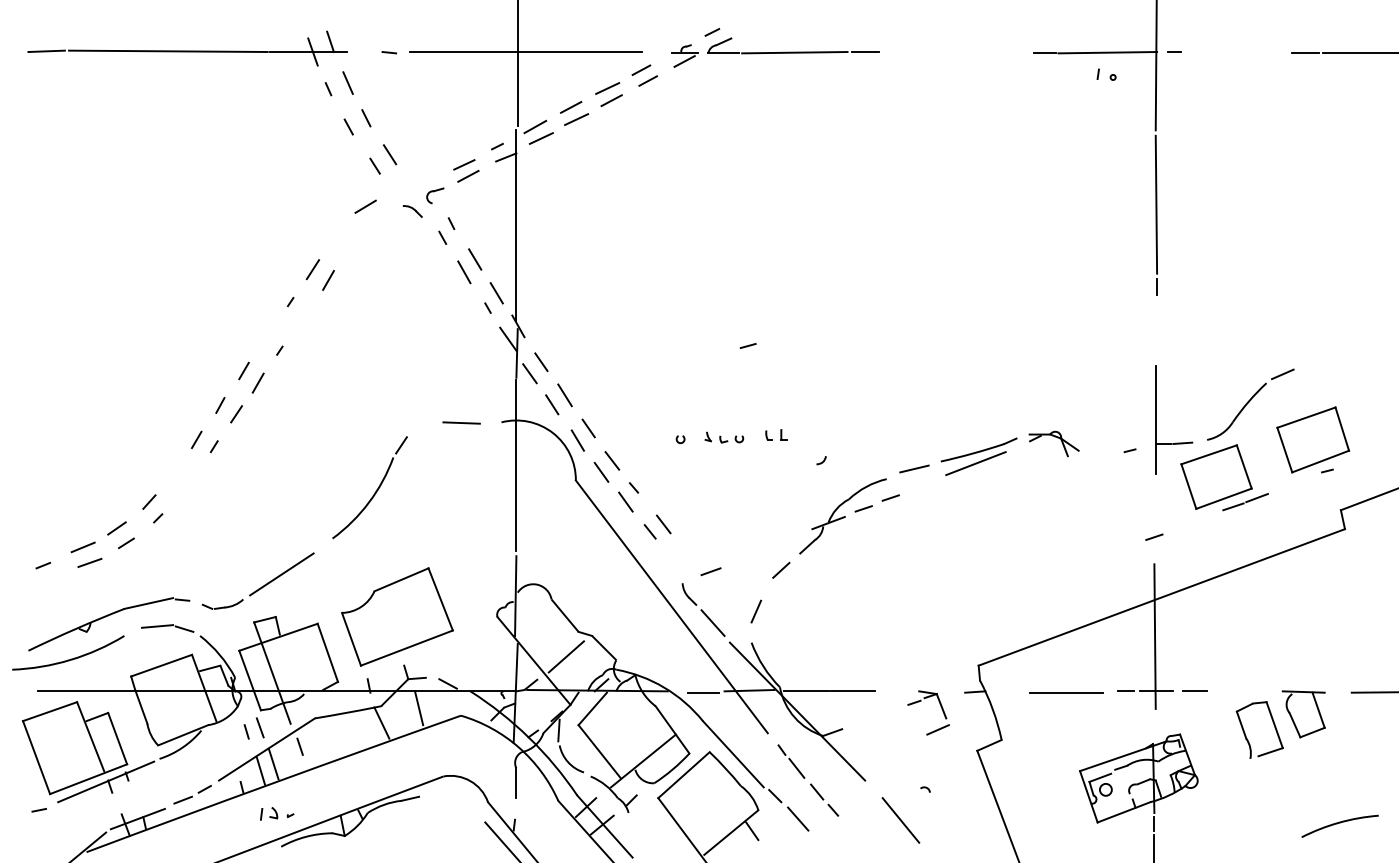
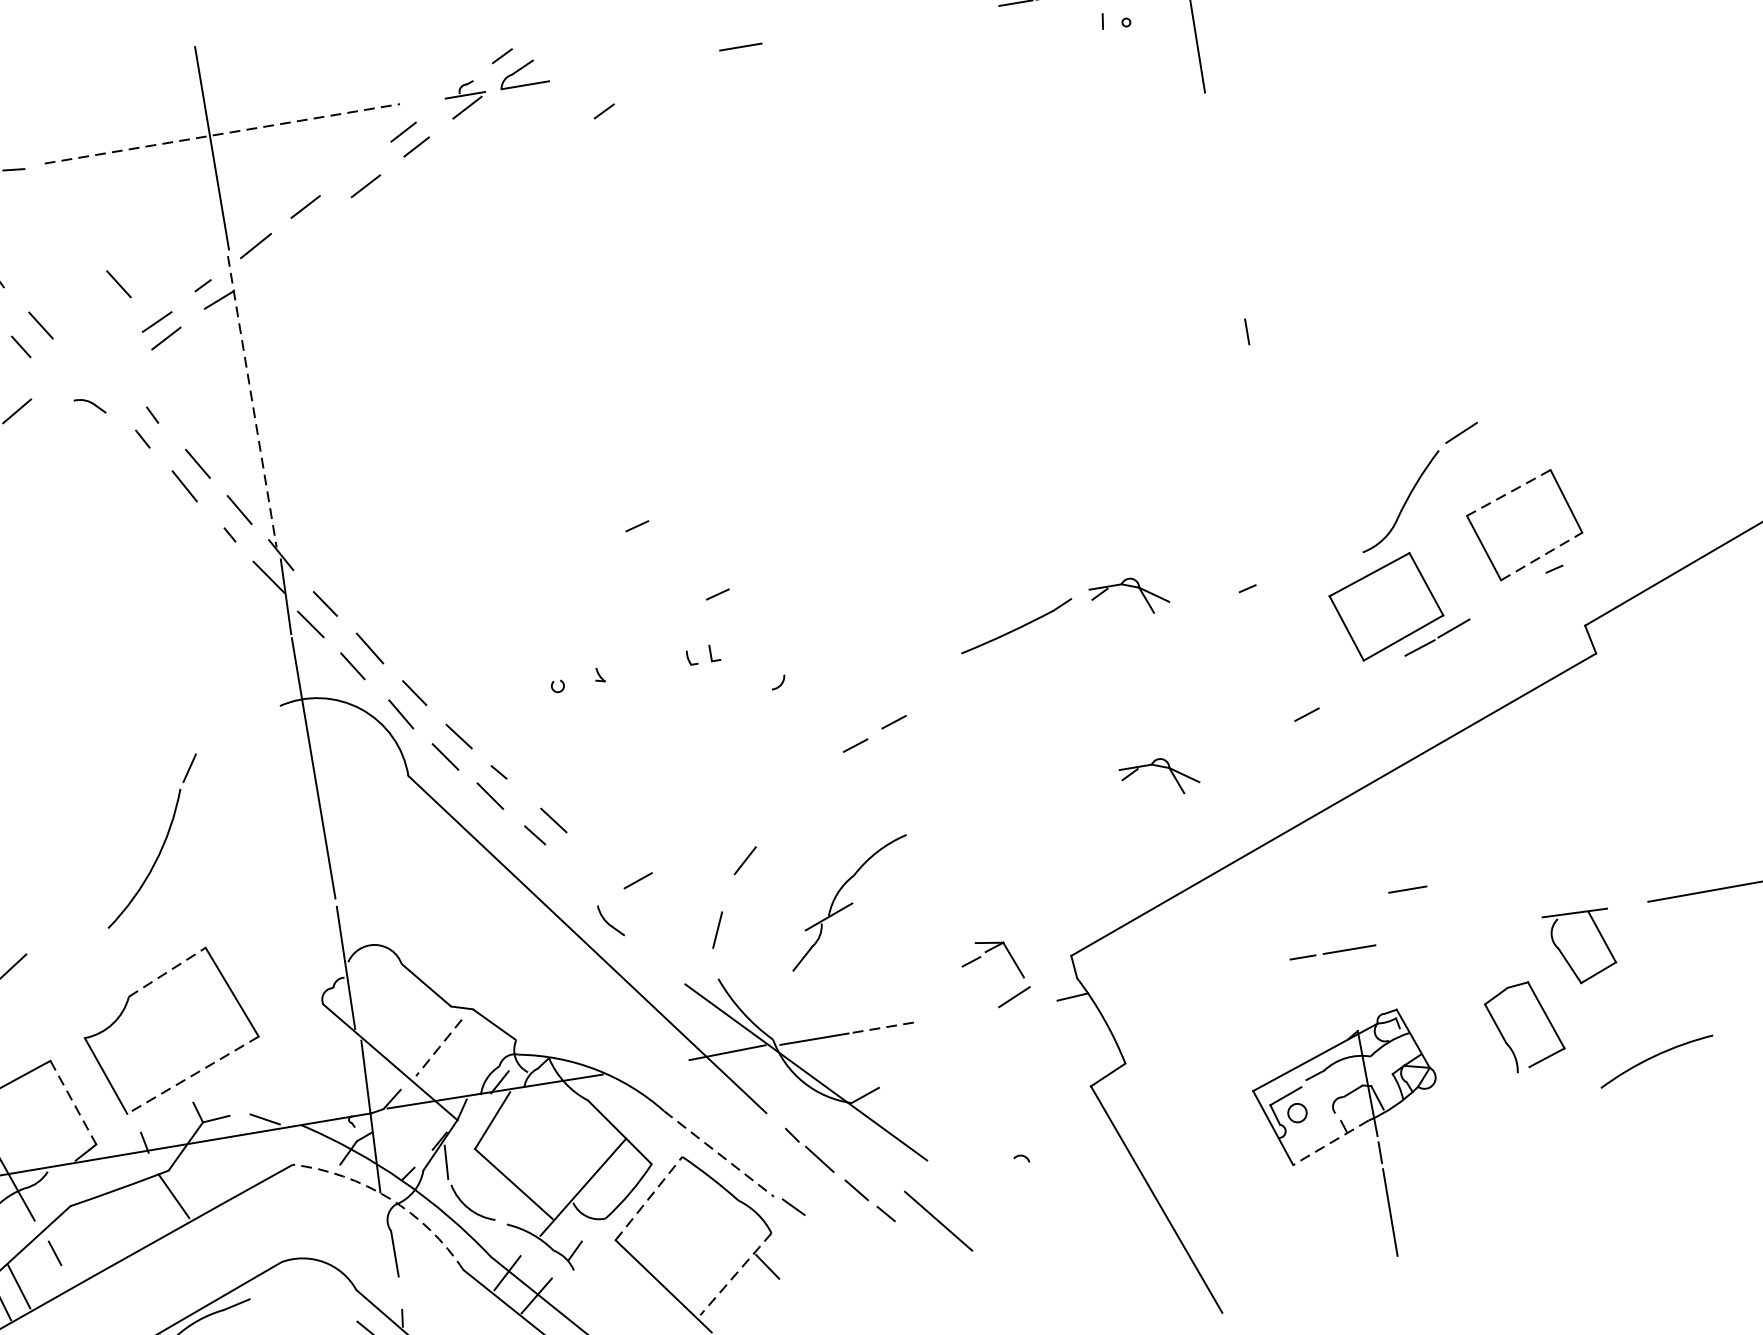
line: (526, 52) -> (223, 134), solid -> dashed
line: (794, 52) -> (633, 65), removed
line: (771, 78) -> (604, 111), added
line: (607, 88) -> (356, 168), removed
line: (576, 119) -> (316, 224), removed
line: (444, 136) -> (119, 283), added
line: (540, 138) -> (266, 262), removed
part: (435, 195) -> (120, 376), removed
line: (1156, 204) -> (1225, 205), removed
line: (516, 226) -> (252, 402), solid -> dashed
line: (791, 397) -> (716, 593), added
line: (1306, 417) -> (1508, 492), solid -> dashed
part: (1156, 419) -> (1280, 534), removed
line: (461, 422) -> (218, 716), removed
part: (731, 439) -> (635, 673), removed
line: (1321, 461) -> (1543, 556), solid -> dashed
line: (975, 463) -> (1014, 647), removed
line: (914, 468) -> (922, 670), removed
part: (374, 492) -> (160, 847), moved
part: (842, 516) -> (848, 903), moved
part: (1054, 555) -> (1159, 768), added
line: (401, 579) -> (167, 971), solid -> dashed
line: (712, 622) -> (653, 957), removed
line: (1154, 636) -> (1332, 866), removed
line: (406, 648) -> (192, 1075), solid -> dashed
line: (327, 652) -> (72, 1102), solid -> dashed
line: (566, 657) -> (439, 1048), solid -> dashed
line: (1194, 690) -> (1406, 888), moved
line: (852, 691) -> (885, 1027), solid -> dashed
line: (703, 692) -> (657, 1067), removed
line: (1066, 692) -> (1212, 974), removed
part: (921, 701) -> (981, 958), moved
line: (419, 708) -> (227, 1164), removed
part: (1245, 732) -> (1503, 1034), moved
arc: (518, 747) -> (388, 1198), solid -> dashed
line: (733, 754) -> (719, 1154), solid -> dashed
line: (684, 774) -> (649, 1197), solid -> dashed
line: (1123, 812) -> (1330, 1143), solid -> dashed
line: (798, 818) -> (835, 1235), removed
line: (900, 820) -> (937, 1221), moved
arc: (1339, 823) -> (1655, 1057), moved
line: (730, 832) -> (734, 1274), solid -> dashed

